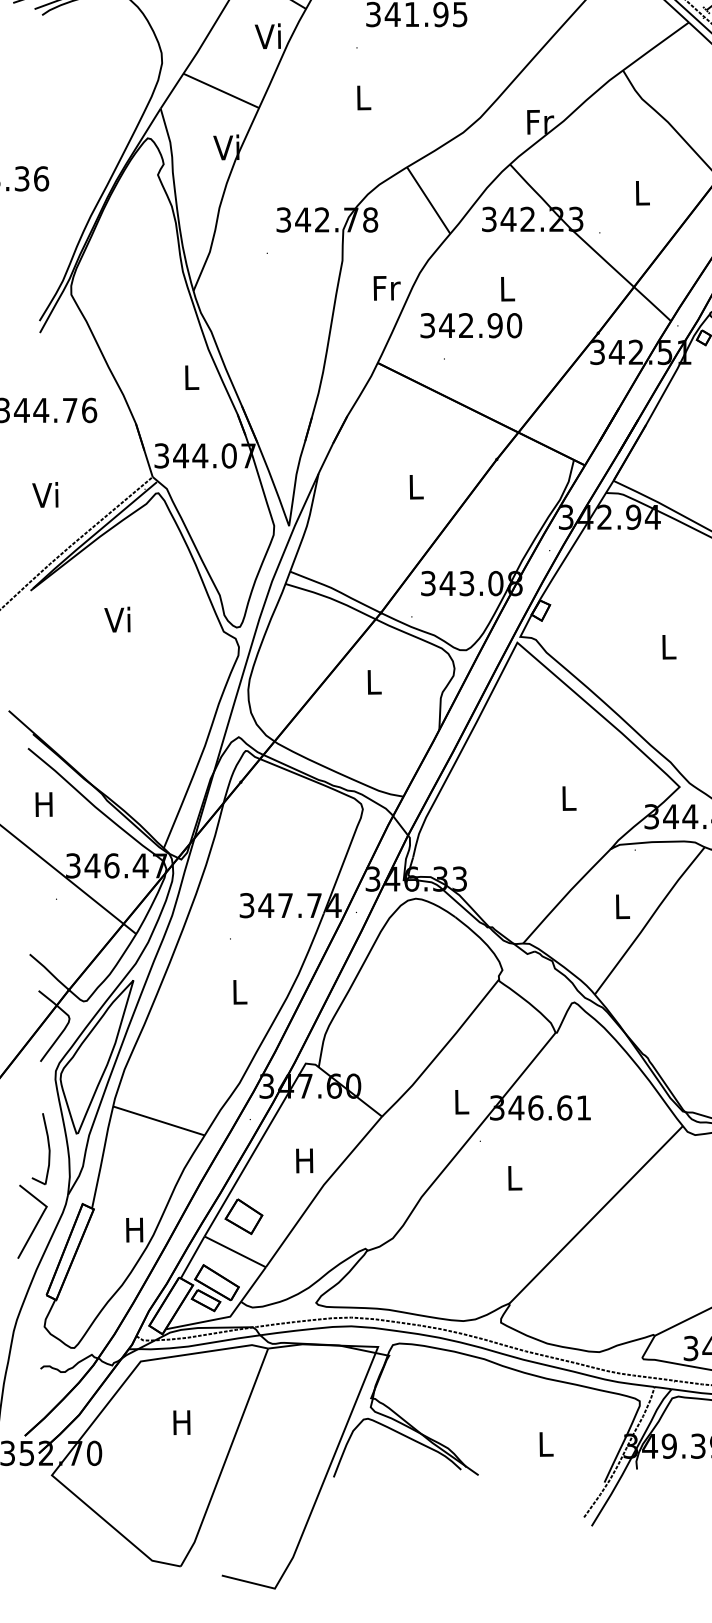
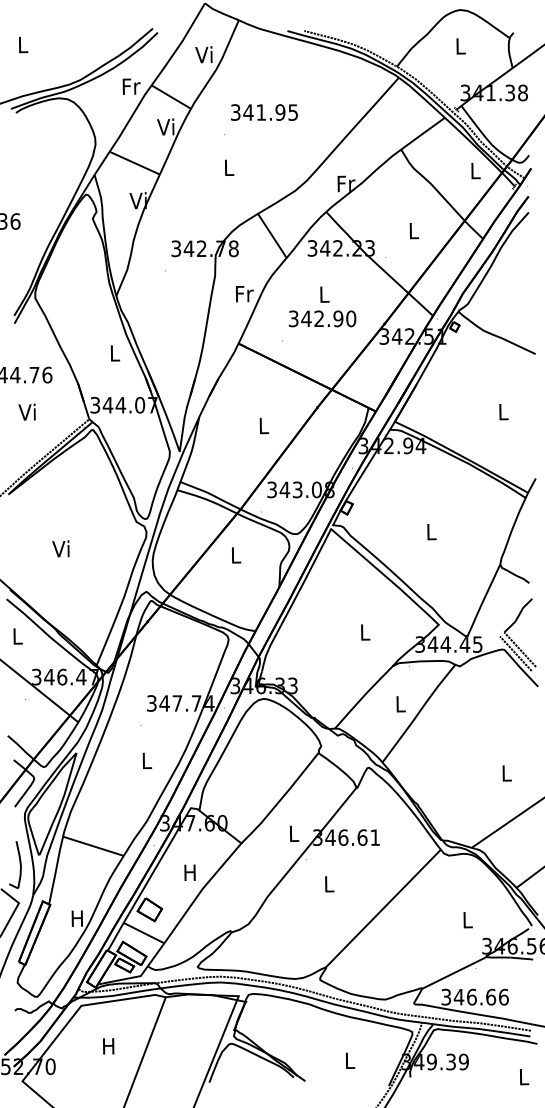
text: (471, 325) -> (322, 318), moved
text: (44, 493) -> (26, 411), moved
text: (116, 619) -> (60, 548), moved
text: (42, 804) -> (16, 636), H -> L

